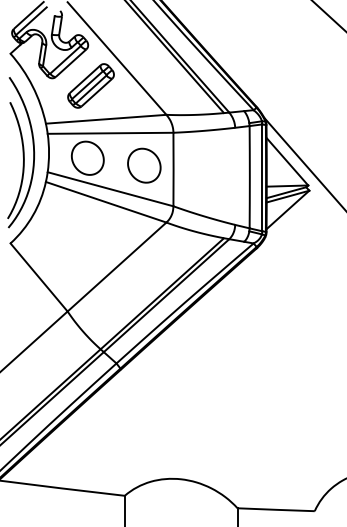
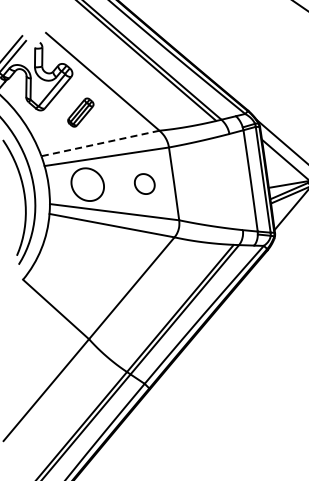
part: (90, 85) -> (80, 112), size x0.6
line: (105, 119) -> (99, 143), solid -> dashed
part: (144, 165) -> (144, 183), size x0.6

